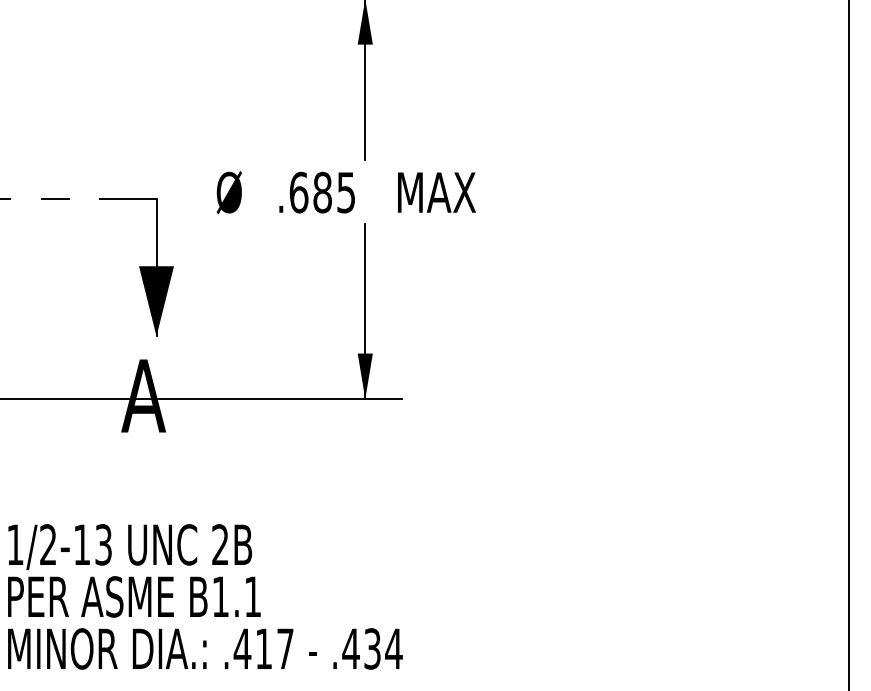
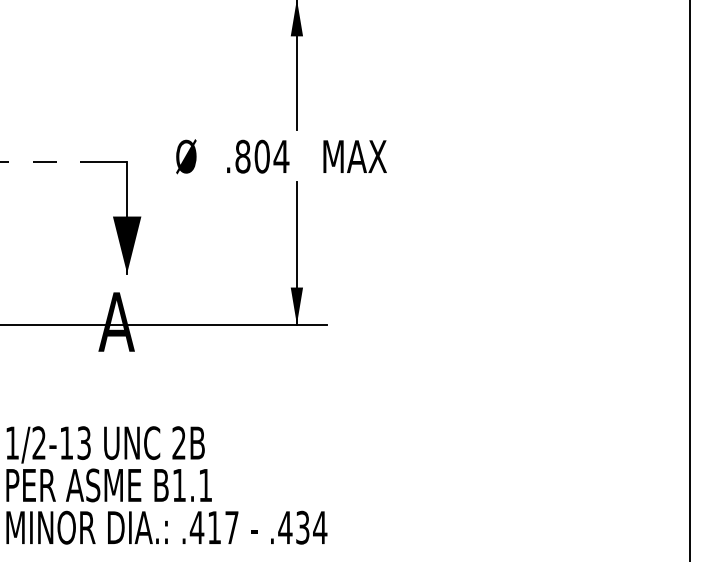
text: (322, 192) -> (262, 156), .685 -> .804

